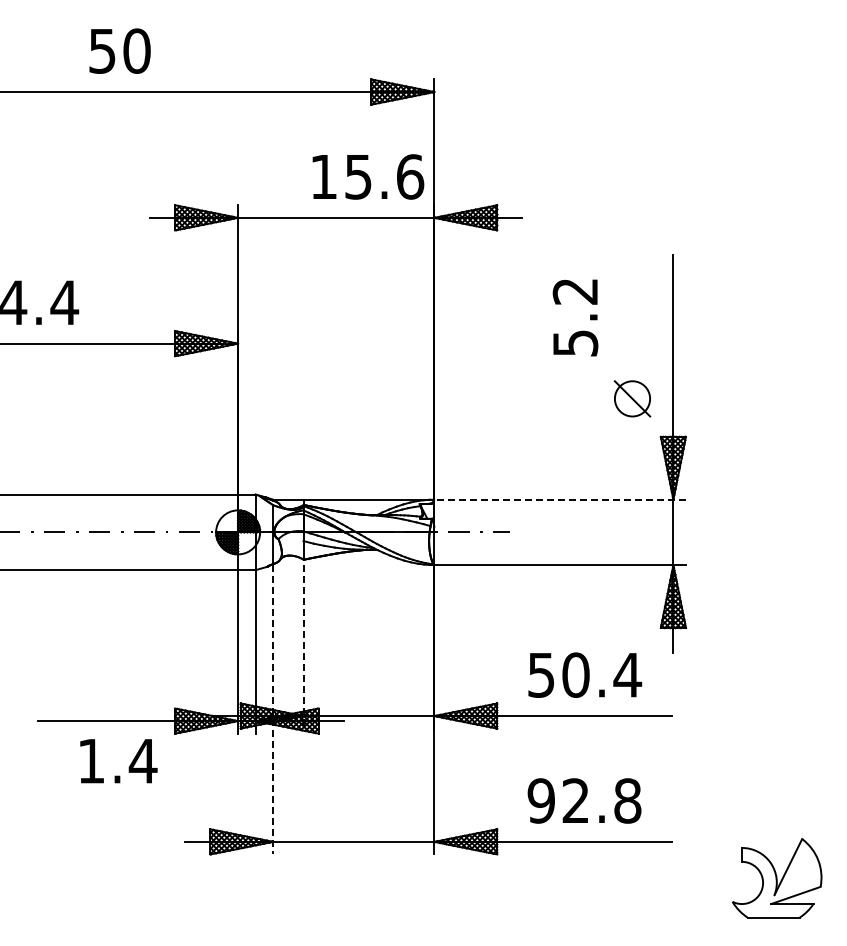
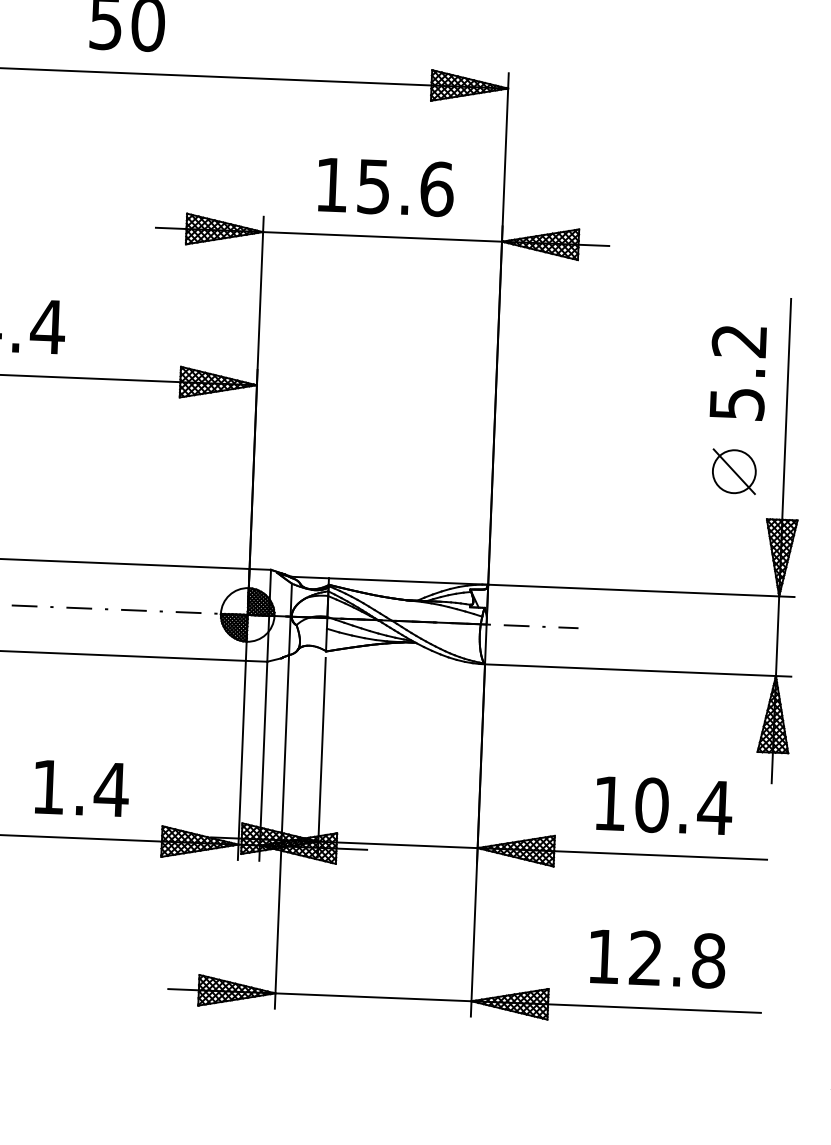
text: (368, 176) -> (386, 186), moved
text: (575, 317) -> (738, 372), moved
line: (560, 499) -> (641, 590), dashed -> solid
line: (303, 646) -> (321, 757), dashed -> solid
text: (540, 675) -> (608, 803), 50.4 -> 10.4
line: (273, 709) -> (282, 832), dashed -> solid
text: (118, 761) -> (81, 788), moved
text: (540, 800) -> (602, 956), 92.8 -> 12.8

